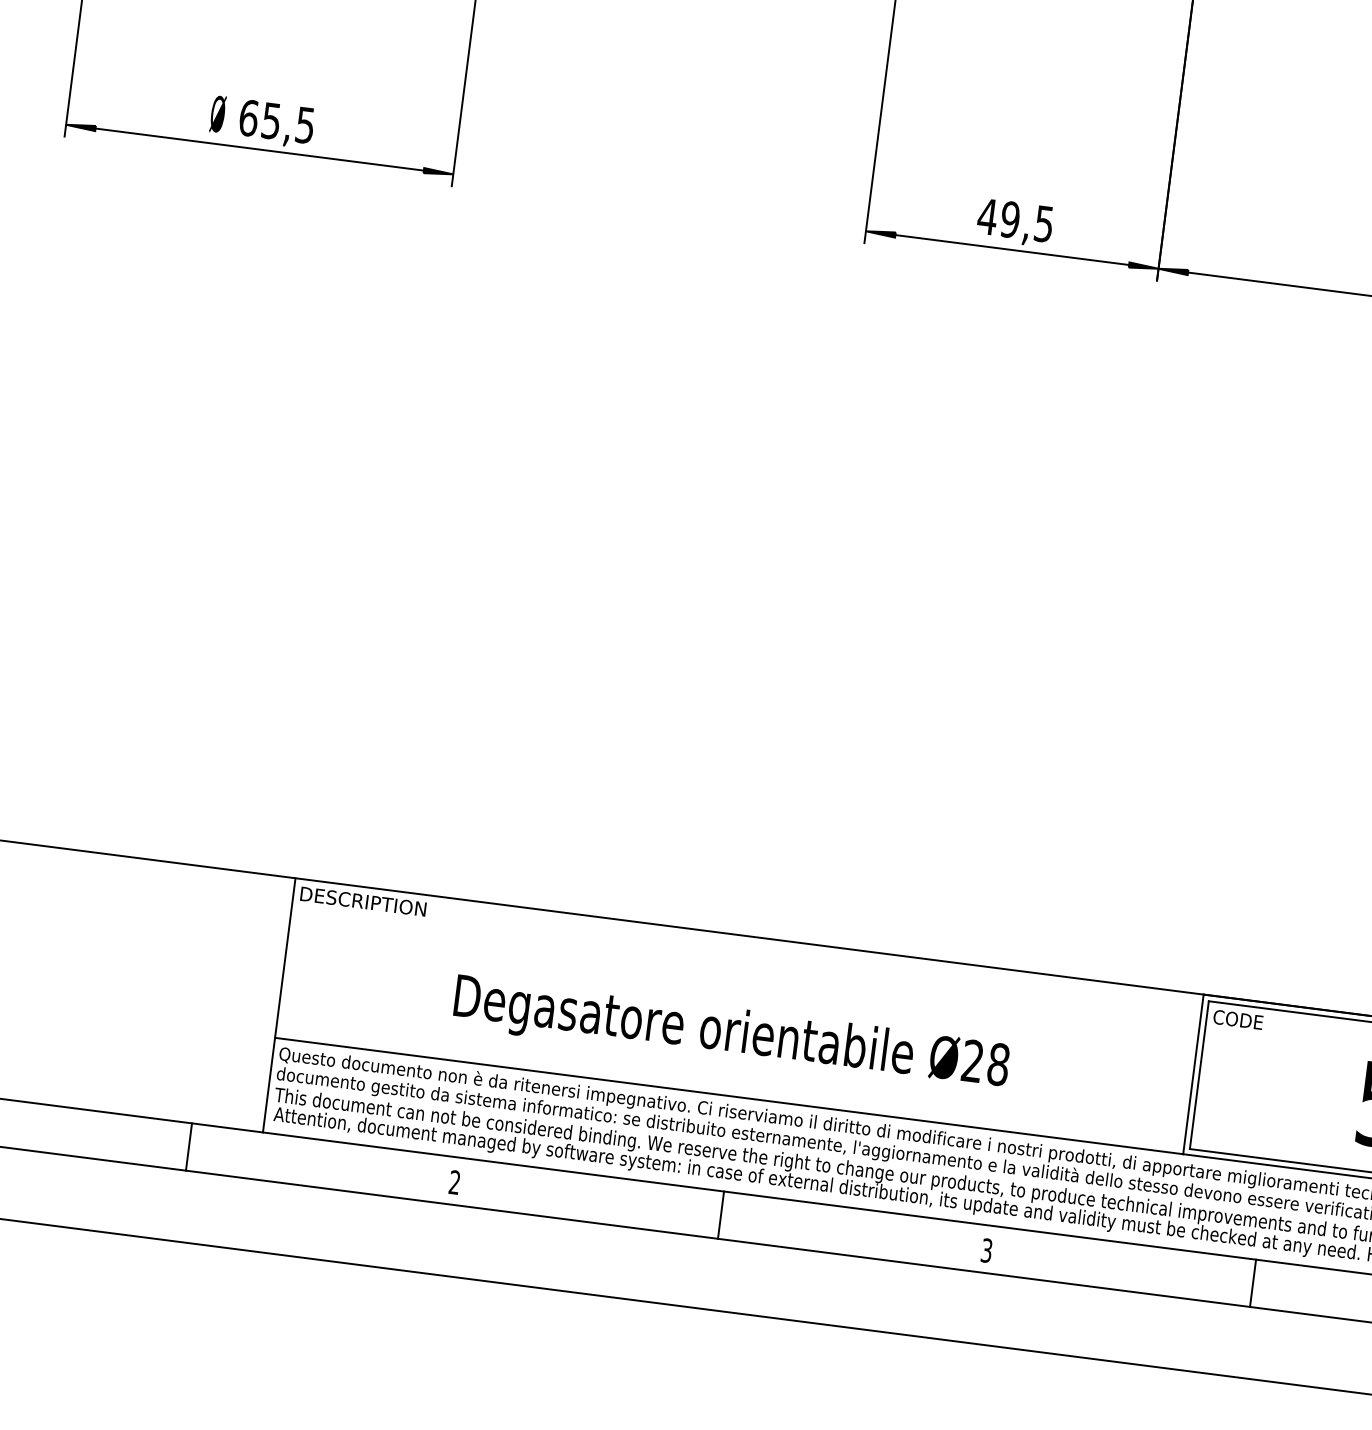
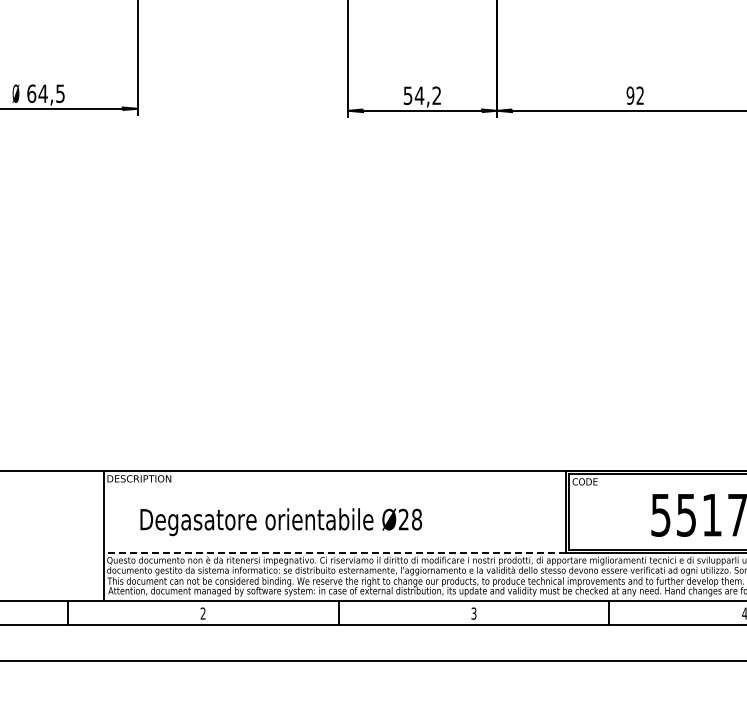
text: (270, 120) -> (42, 93), 65,5 -> 64,5
text: (1014, 219) -> (421, 95), 49,5 -> 54,2
text: (731, 1036) -> (281, 522), moved
line: (728, 1095) -> (334, 552), solid -> dashed

